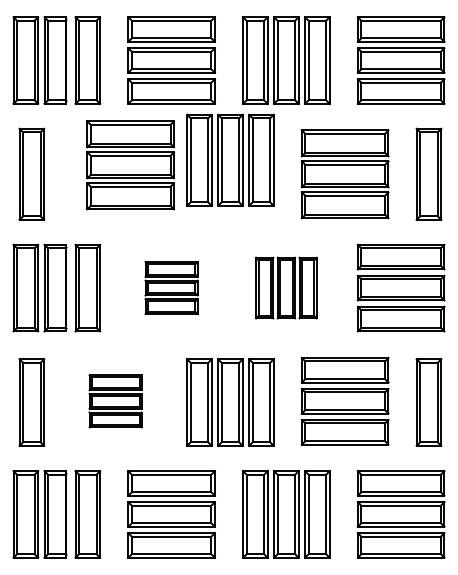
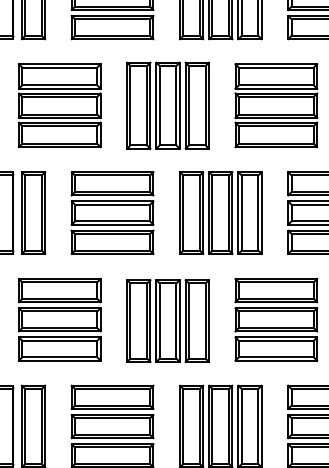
part: (230, 159) -> (168, 104), moved
part: (130, 165) -> (59, 105), moved
part: (171, 287) -> (112, 212), size x1.67
part: (286, 287) -> (220, 212), size x1.43
part: (115, 401) -> (59, 320), size x1.67

